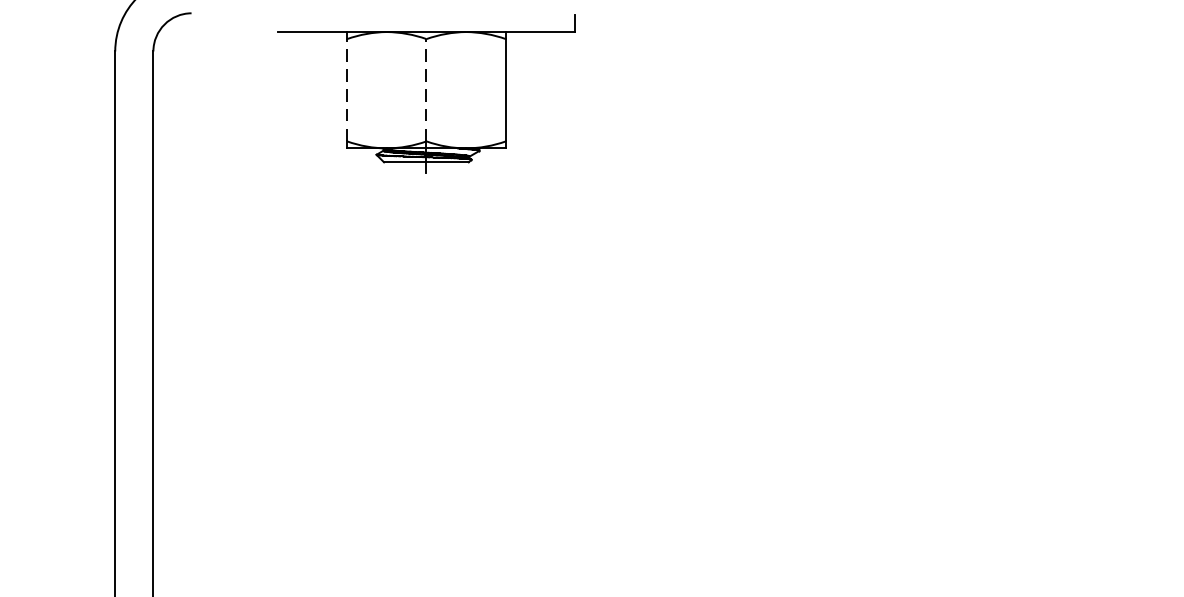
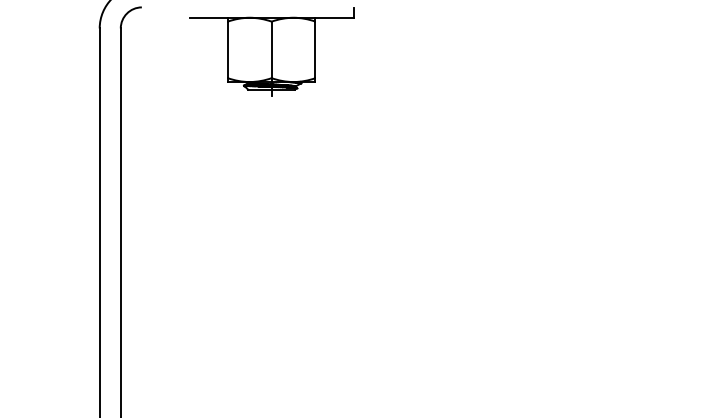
line: (346, 89) -> (227, 49), dashed -> solid
line: (426, 89) -> (271, 49), dashed -> solid

